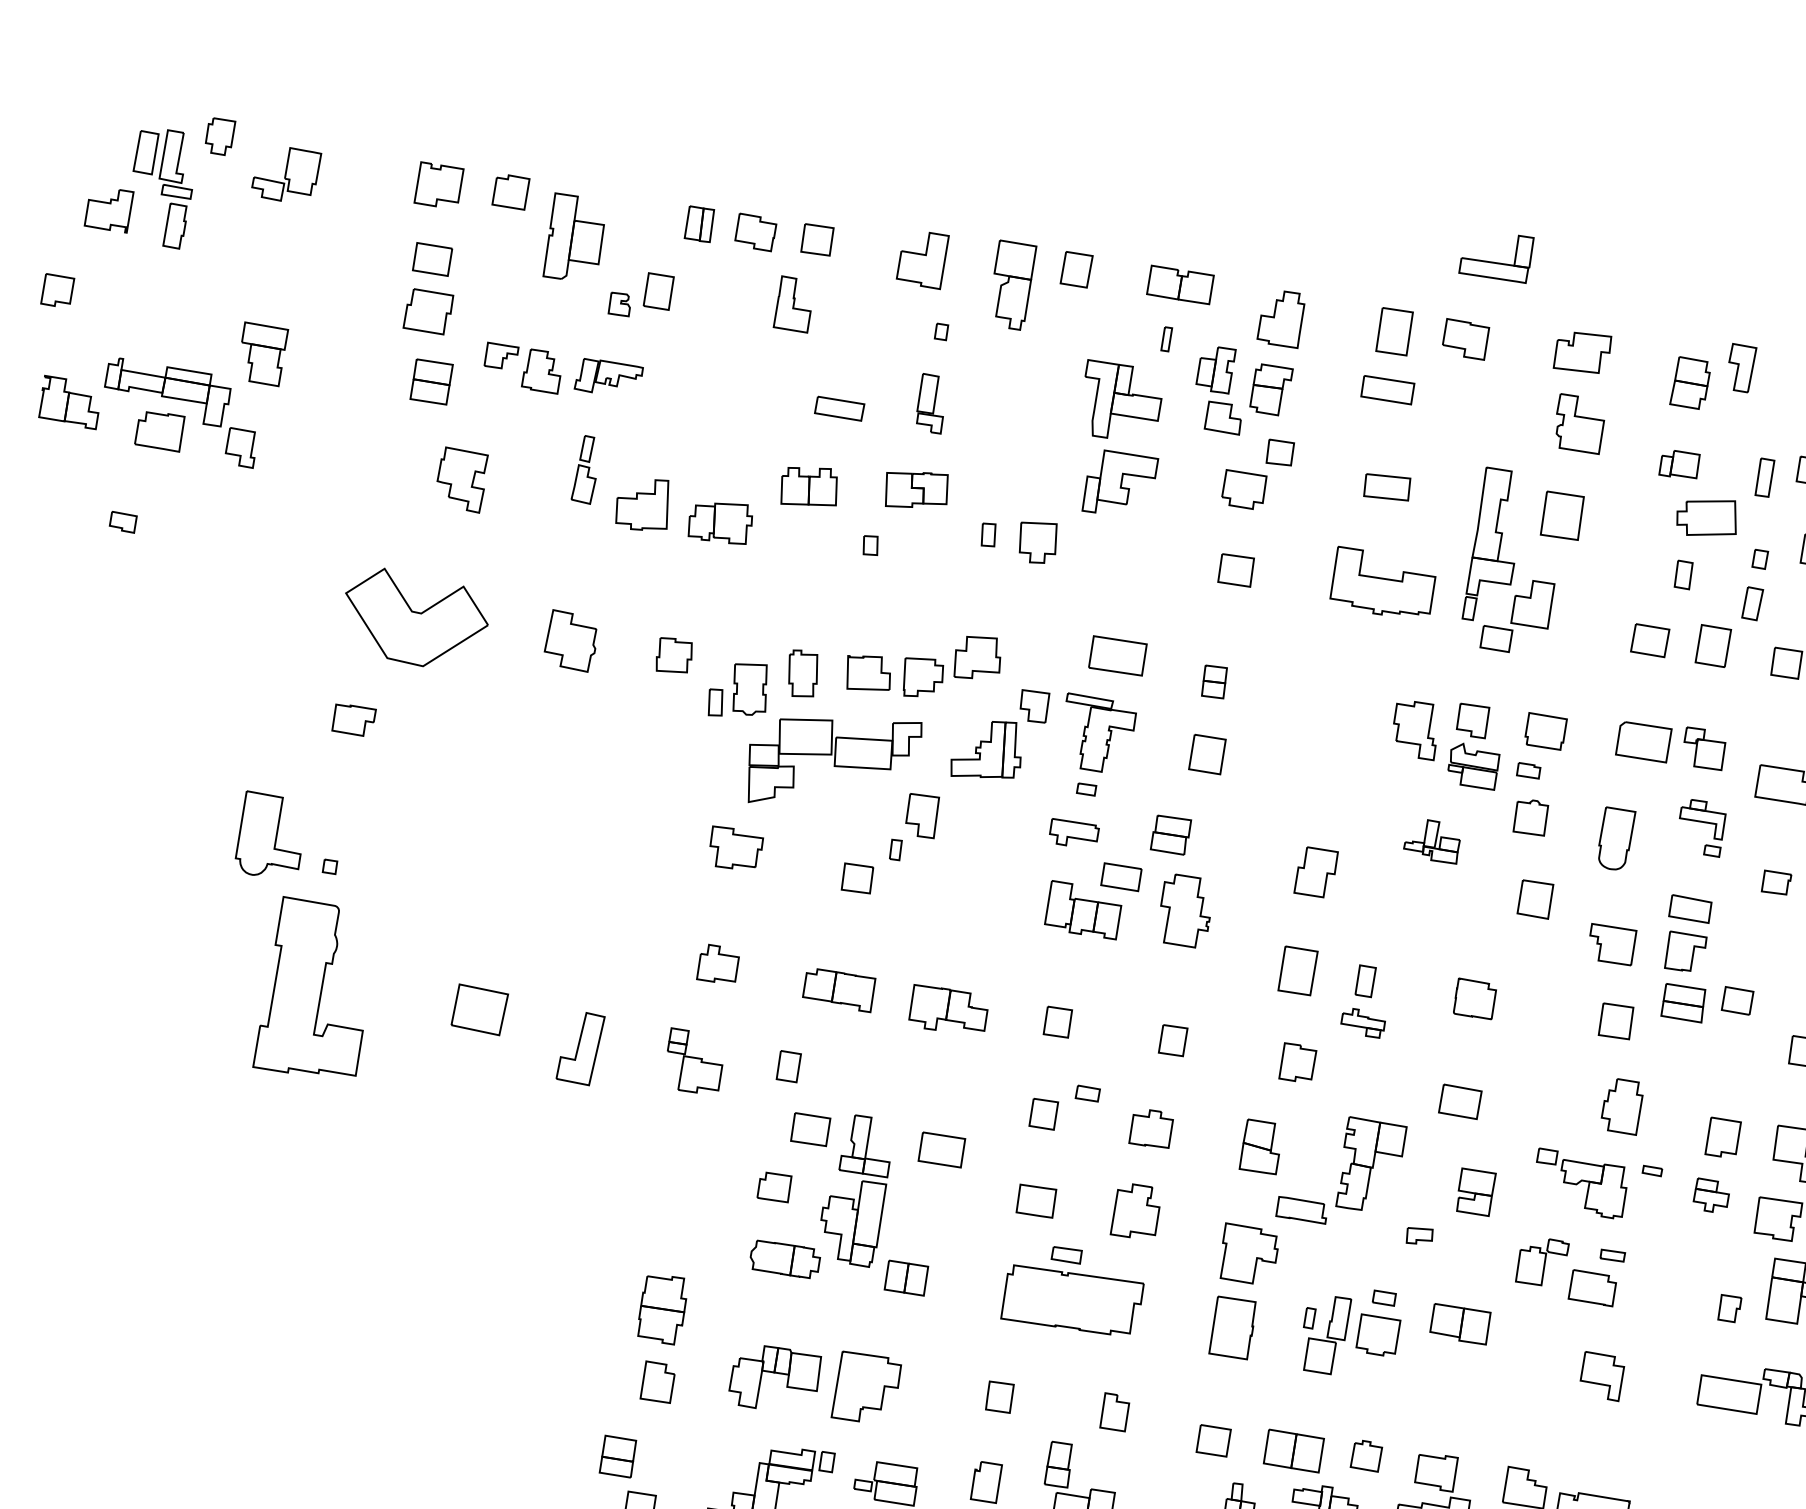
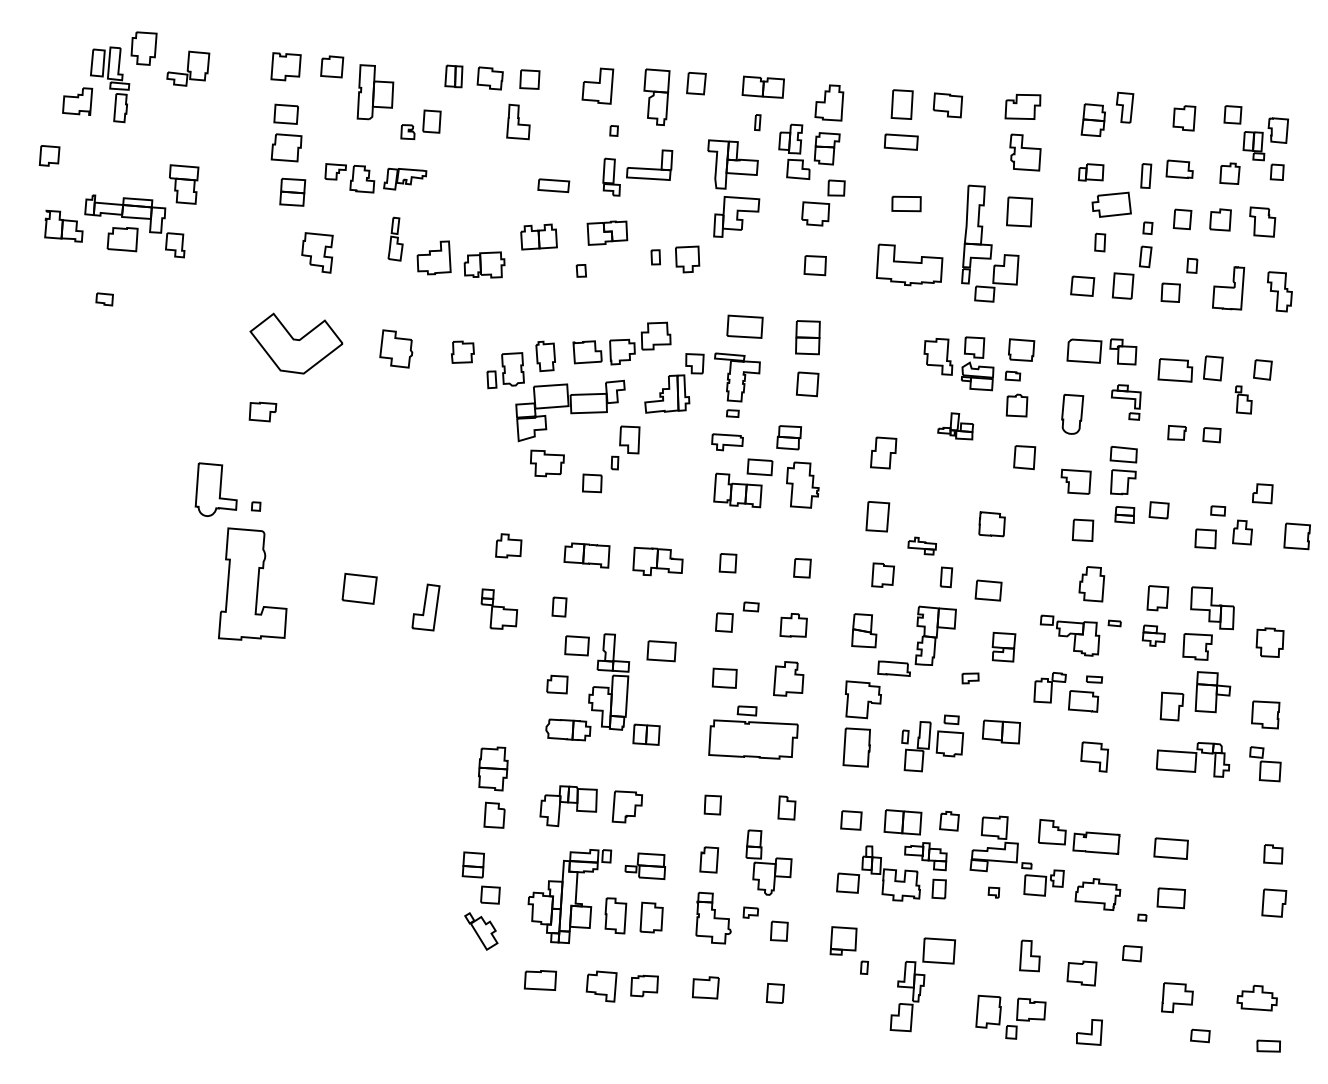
part: (219, 136) -> (143, 48), size x1.43
part: (1496, 255) -> (649, 164), moved
part: (1213, 681) -> (807, 337), size x1.67
part: (736, 848) -> (547, 463), moved
part: (1365, 981) -> (946, 577), moved
part: (1683, 1002) -> (1124, 514), size x0.71
part: (1729, 1308) -> (1171, 706), size x1.67
part: (864, 1387) -> (626, 806), size x0.71

